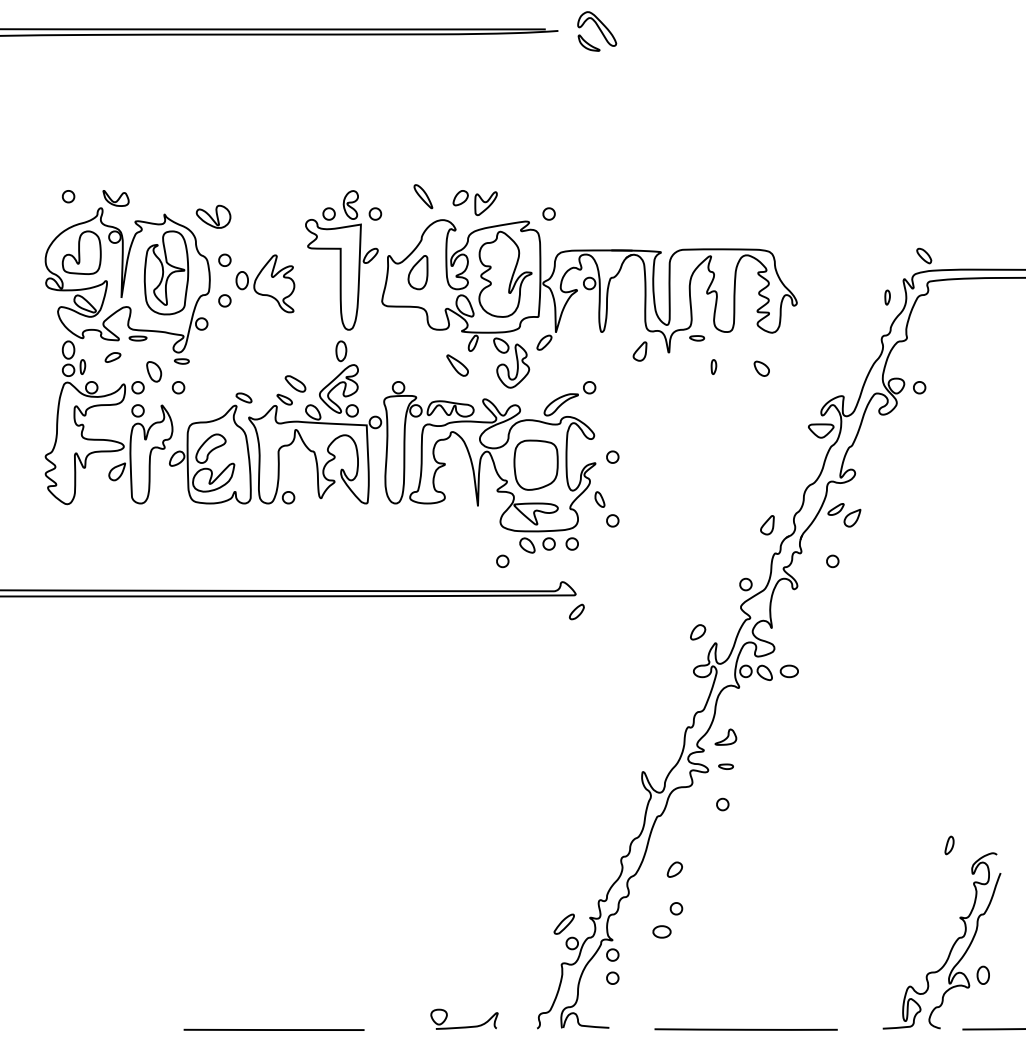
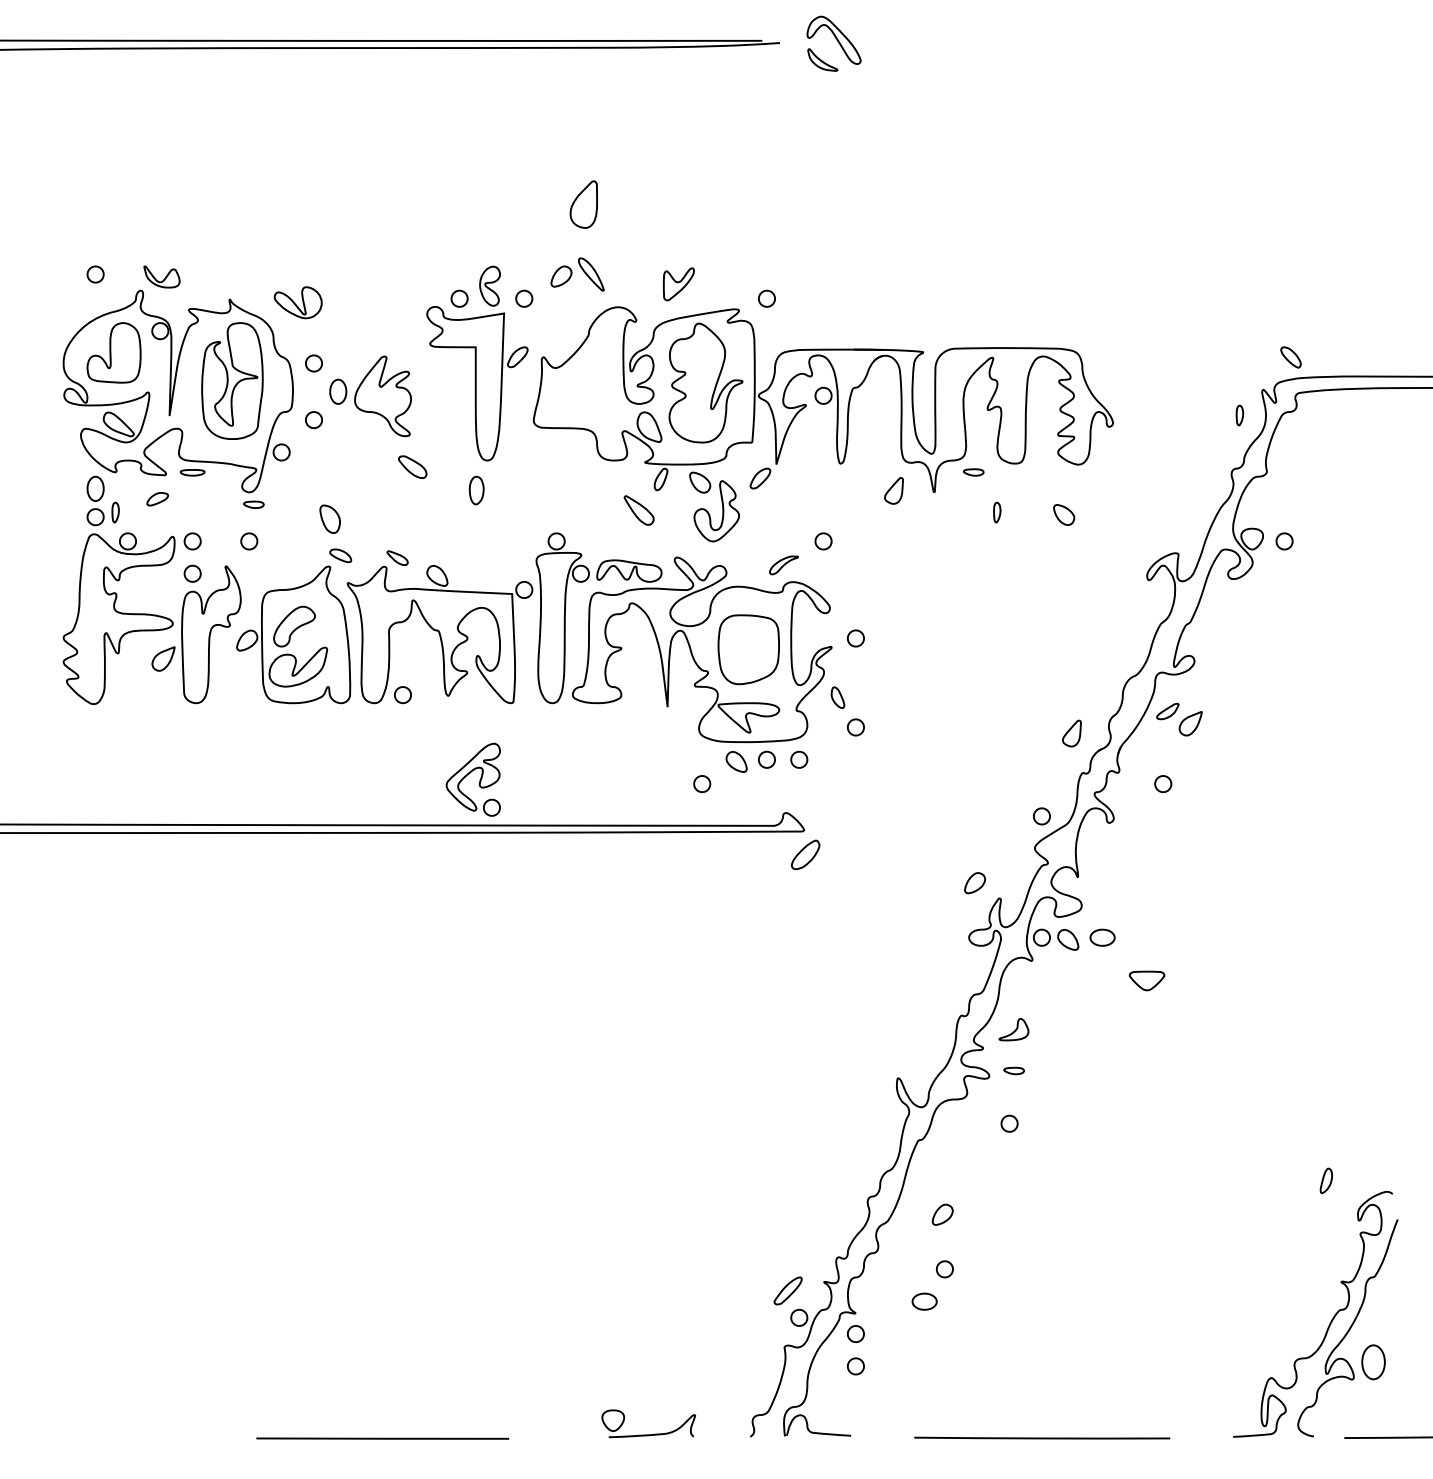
part: (460, 198) -> (561, 276), moved
part: (417, 272) -> (583, 204), moved
part: (153, 371) -> (329, 518), moved
part: (295, 383) -> (412, 466), moved
part: (338, 390) -> (472, 779), moved
part: (560, 404) -> (783, 565), size x0.6
part: (820, 430) -> (1146, 980), moved
part: (576, 611) -> (805, 854), size x1.4
part: (983, 975) -> (1373, 1362), size x1.4

